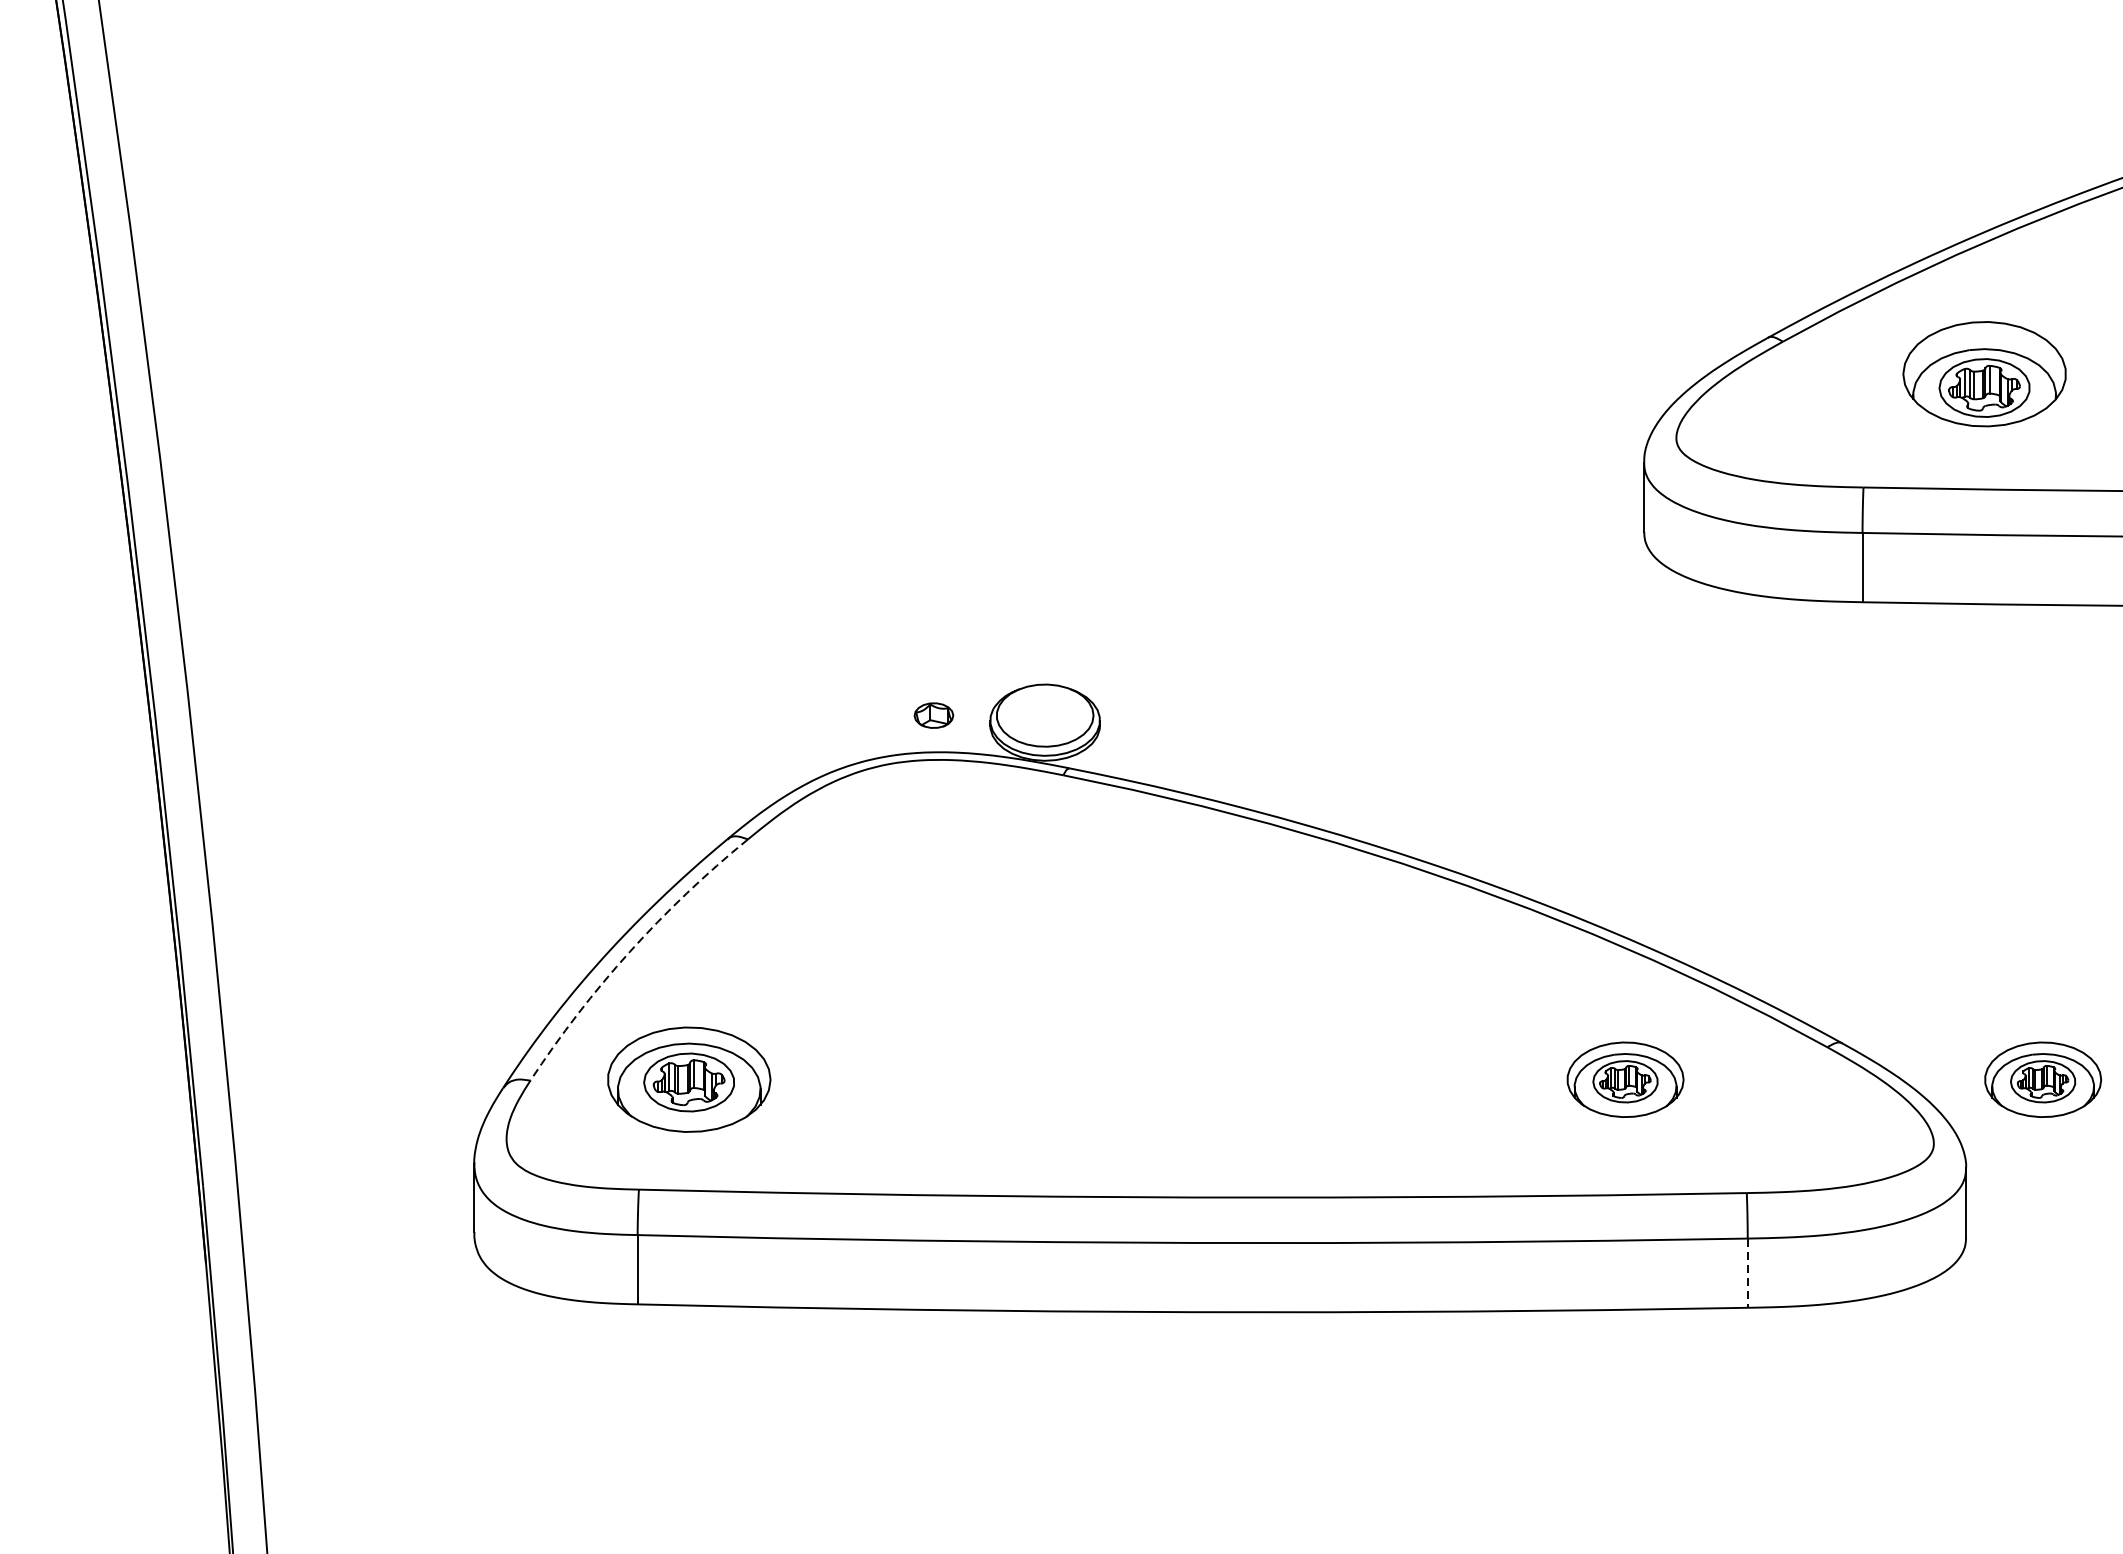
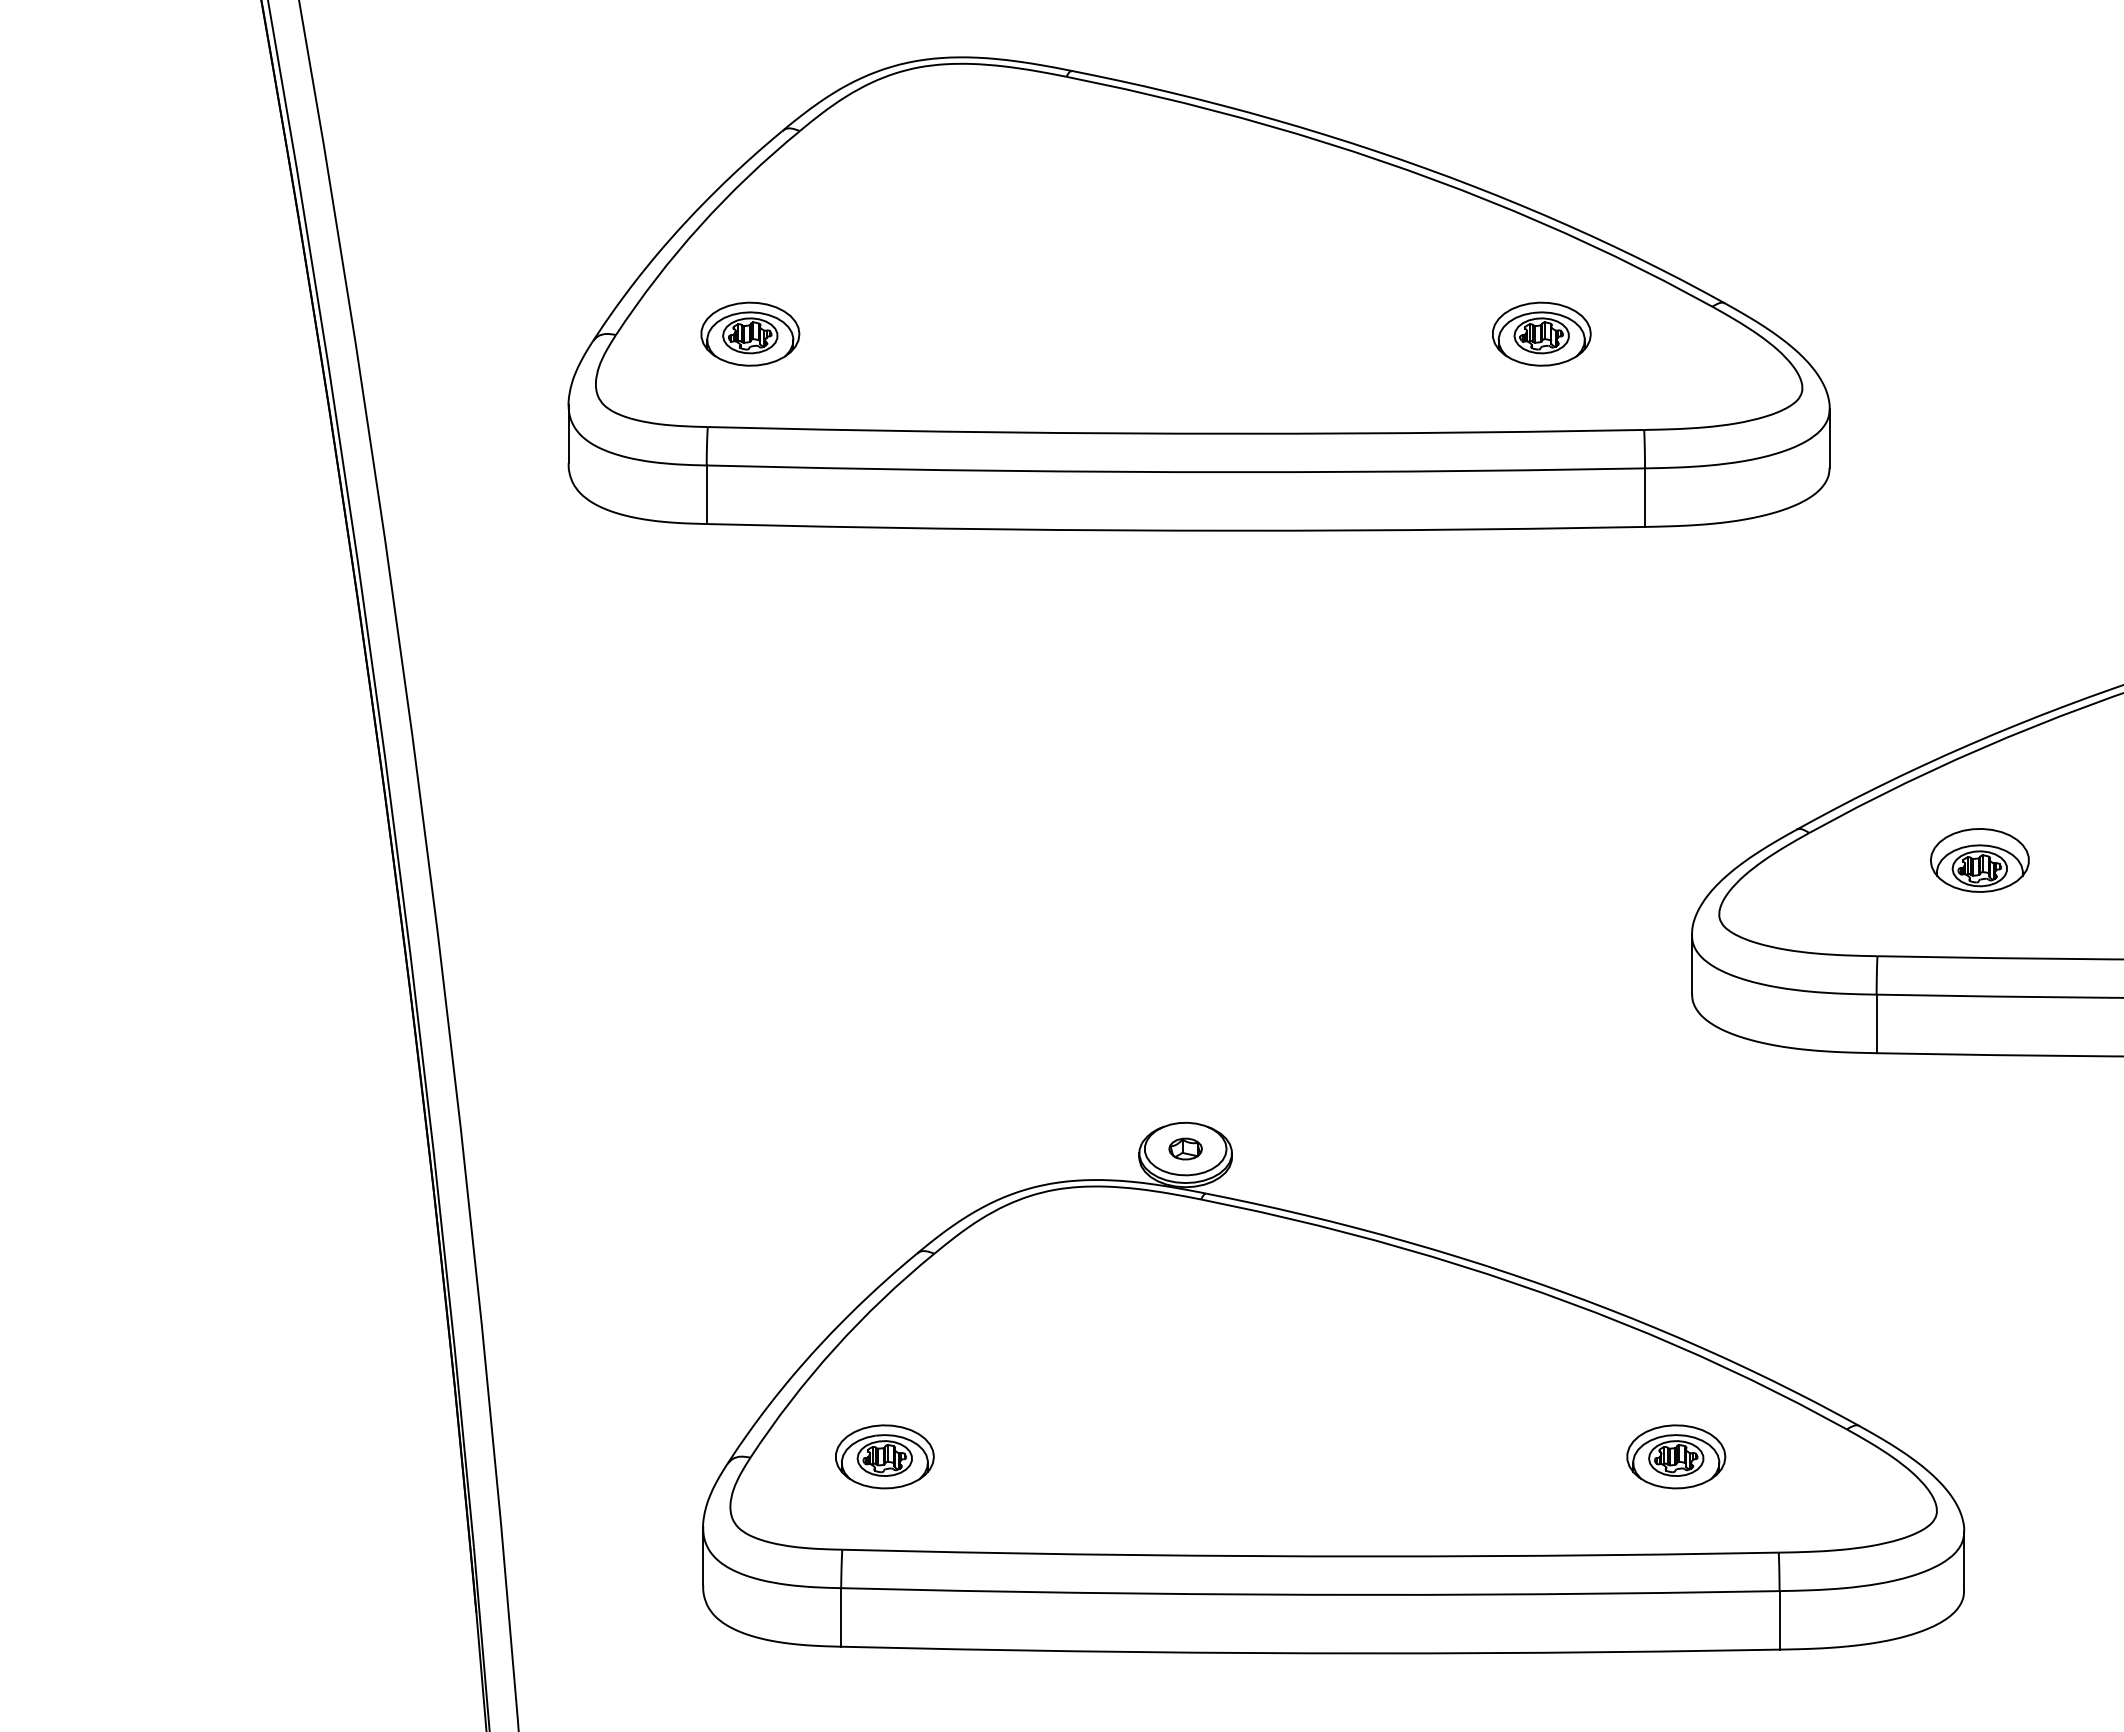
part: (1984, 374) -> (1979, 860), size x0.71
part: (933, 714) -> (1185, 1148), moved
arc: (629, 951) -> (834, 1348), dashed -> solid
part: (688, 1079) -> (884, 1456), size x0.71
part: (2043, 1079) -> (2029, 1456), removed
line: (1747, 1273) -> (1779, 1620), dashed -> solid

